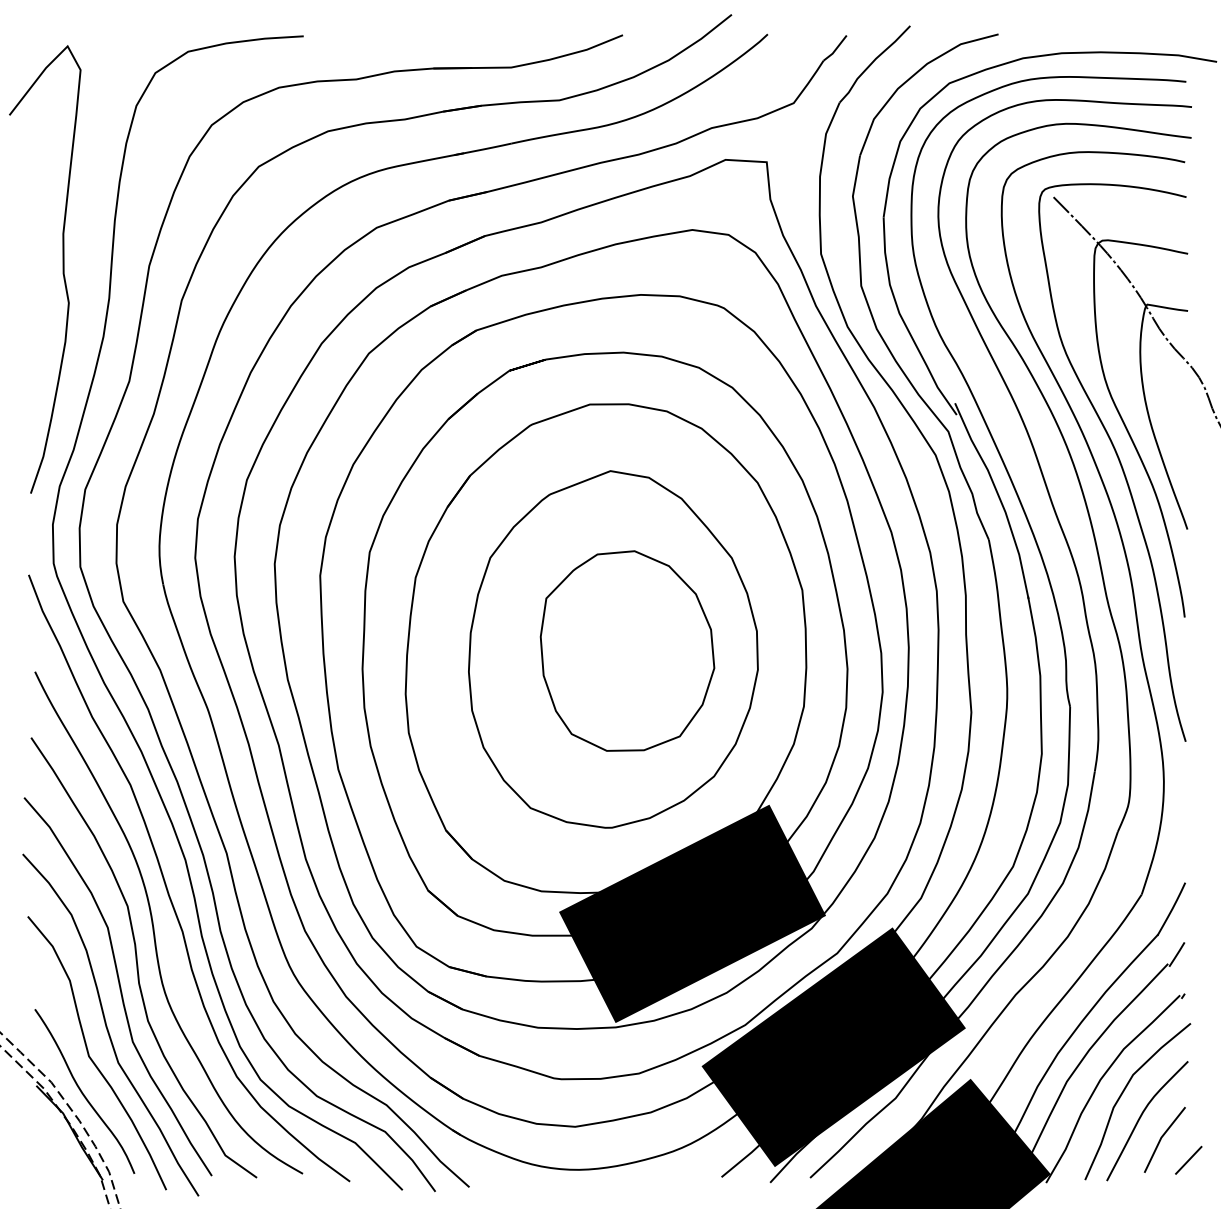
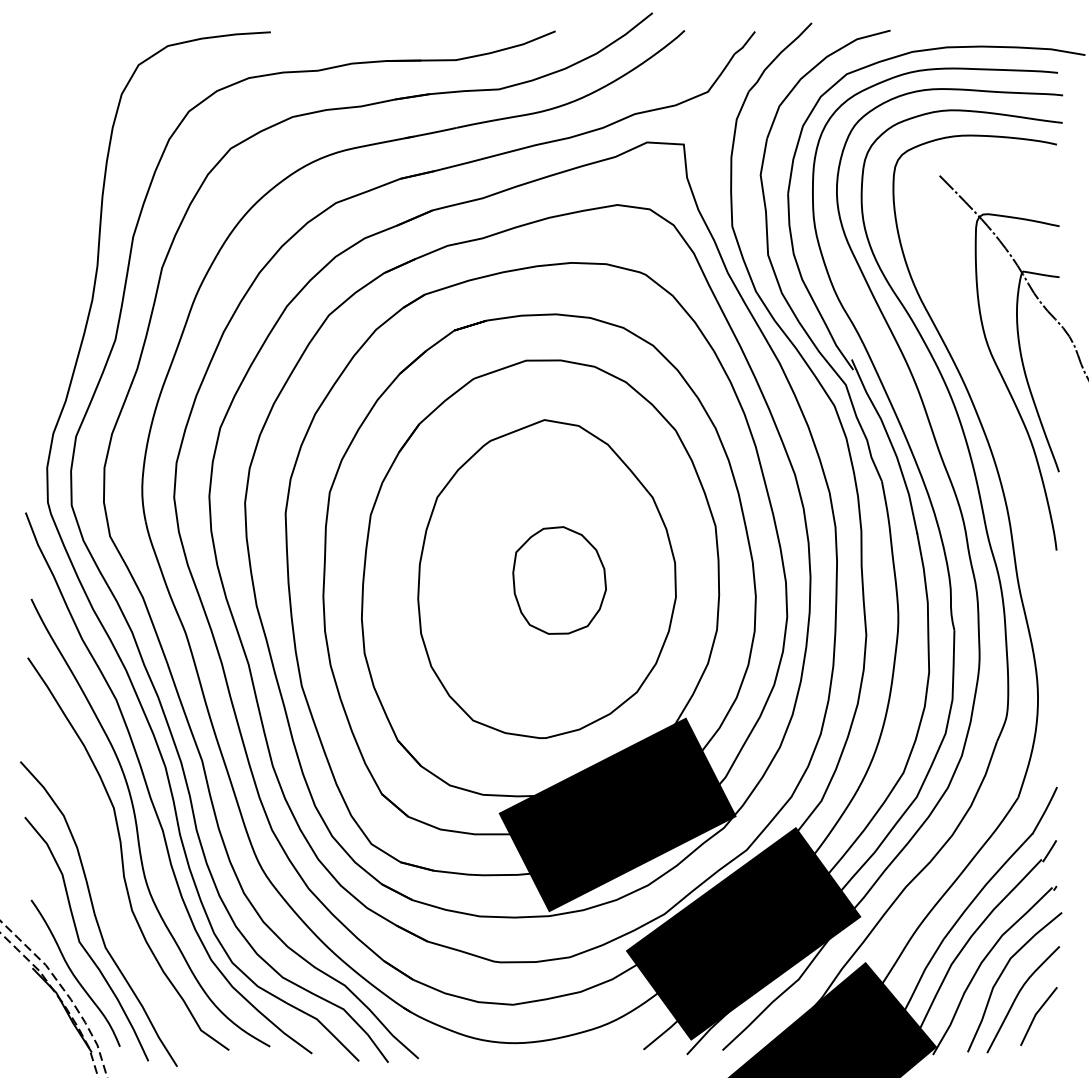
curve: (62, 269) -> (55, 240), removed
curve: (1118, 461) -> (997, 411), removed
part: (627, 650) -> (559, 580), size x0.6
curve: (119, 986) -> (106, 879), removed
line: (1188, 1159) -> (1059, 1033), removed

